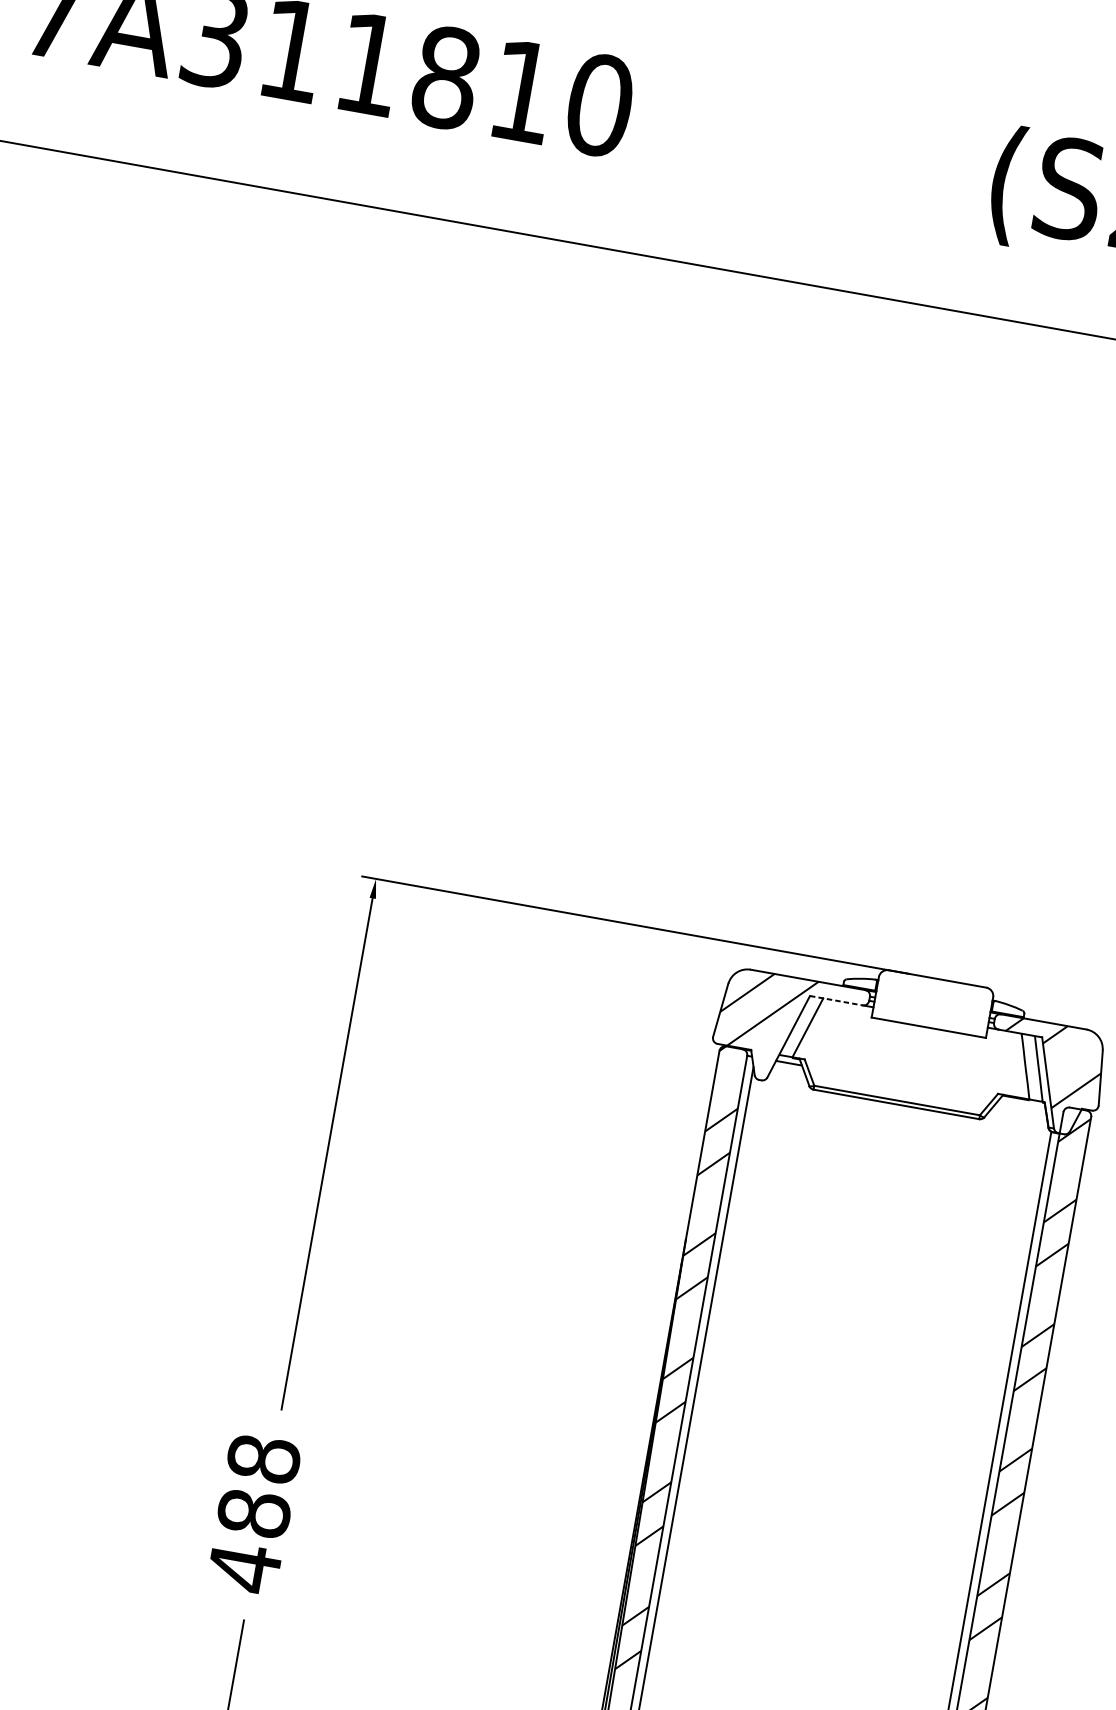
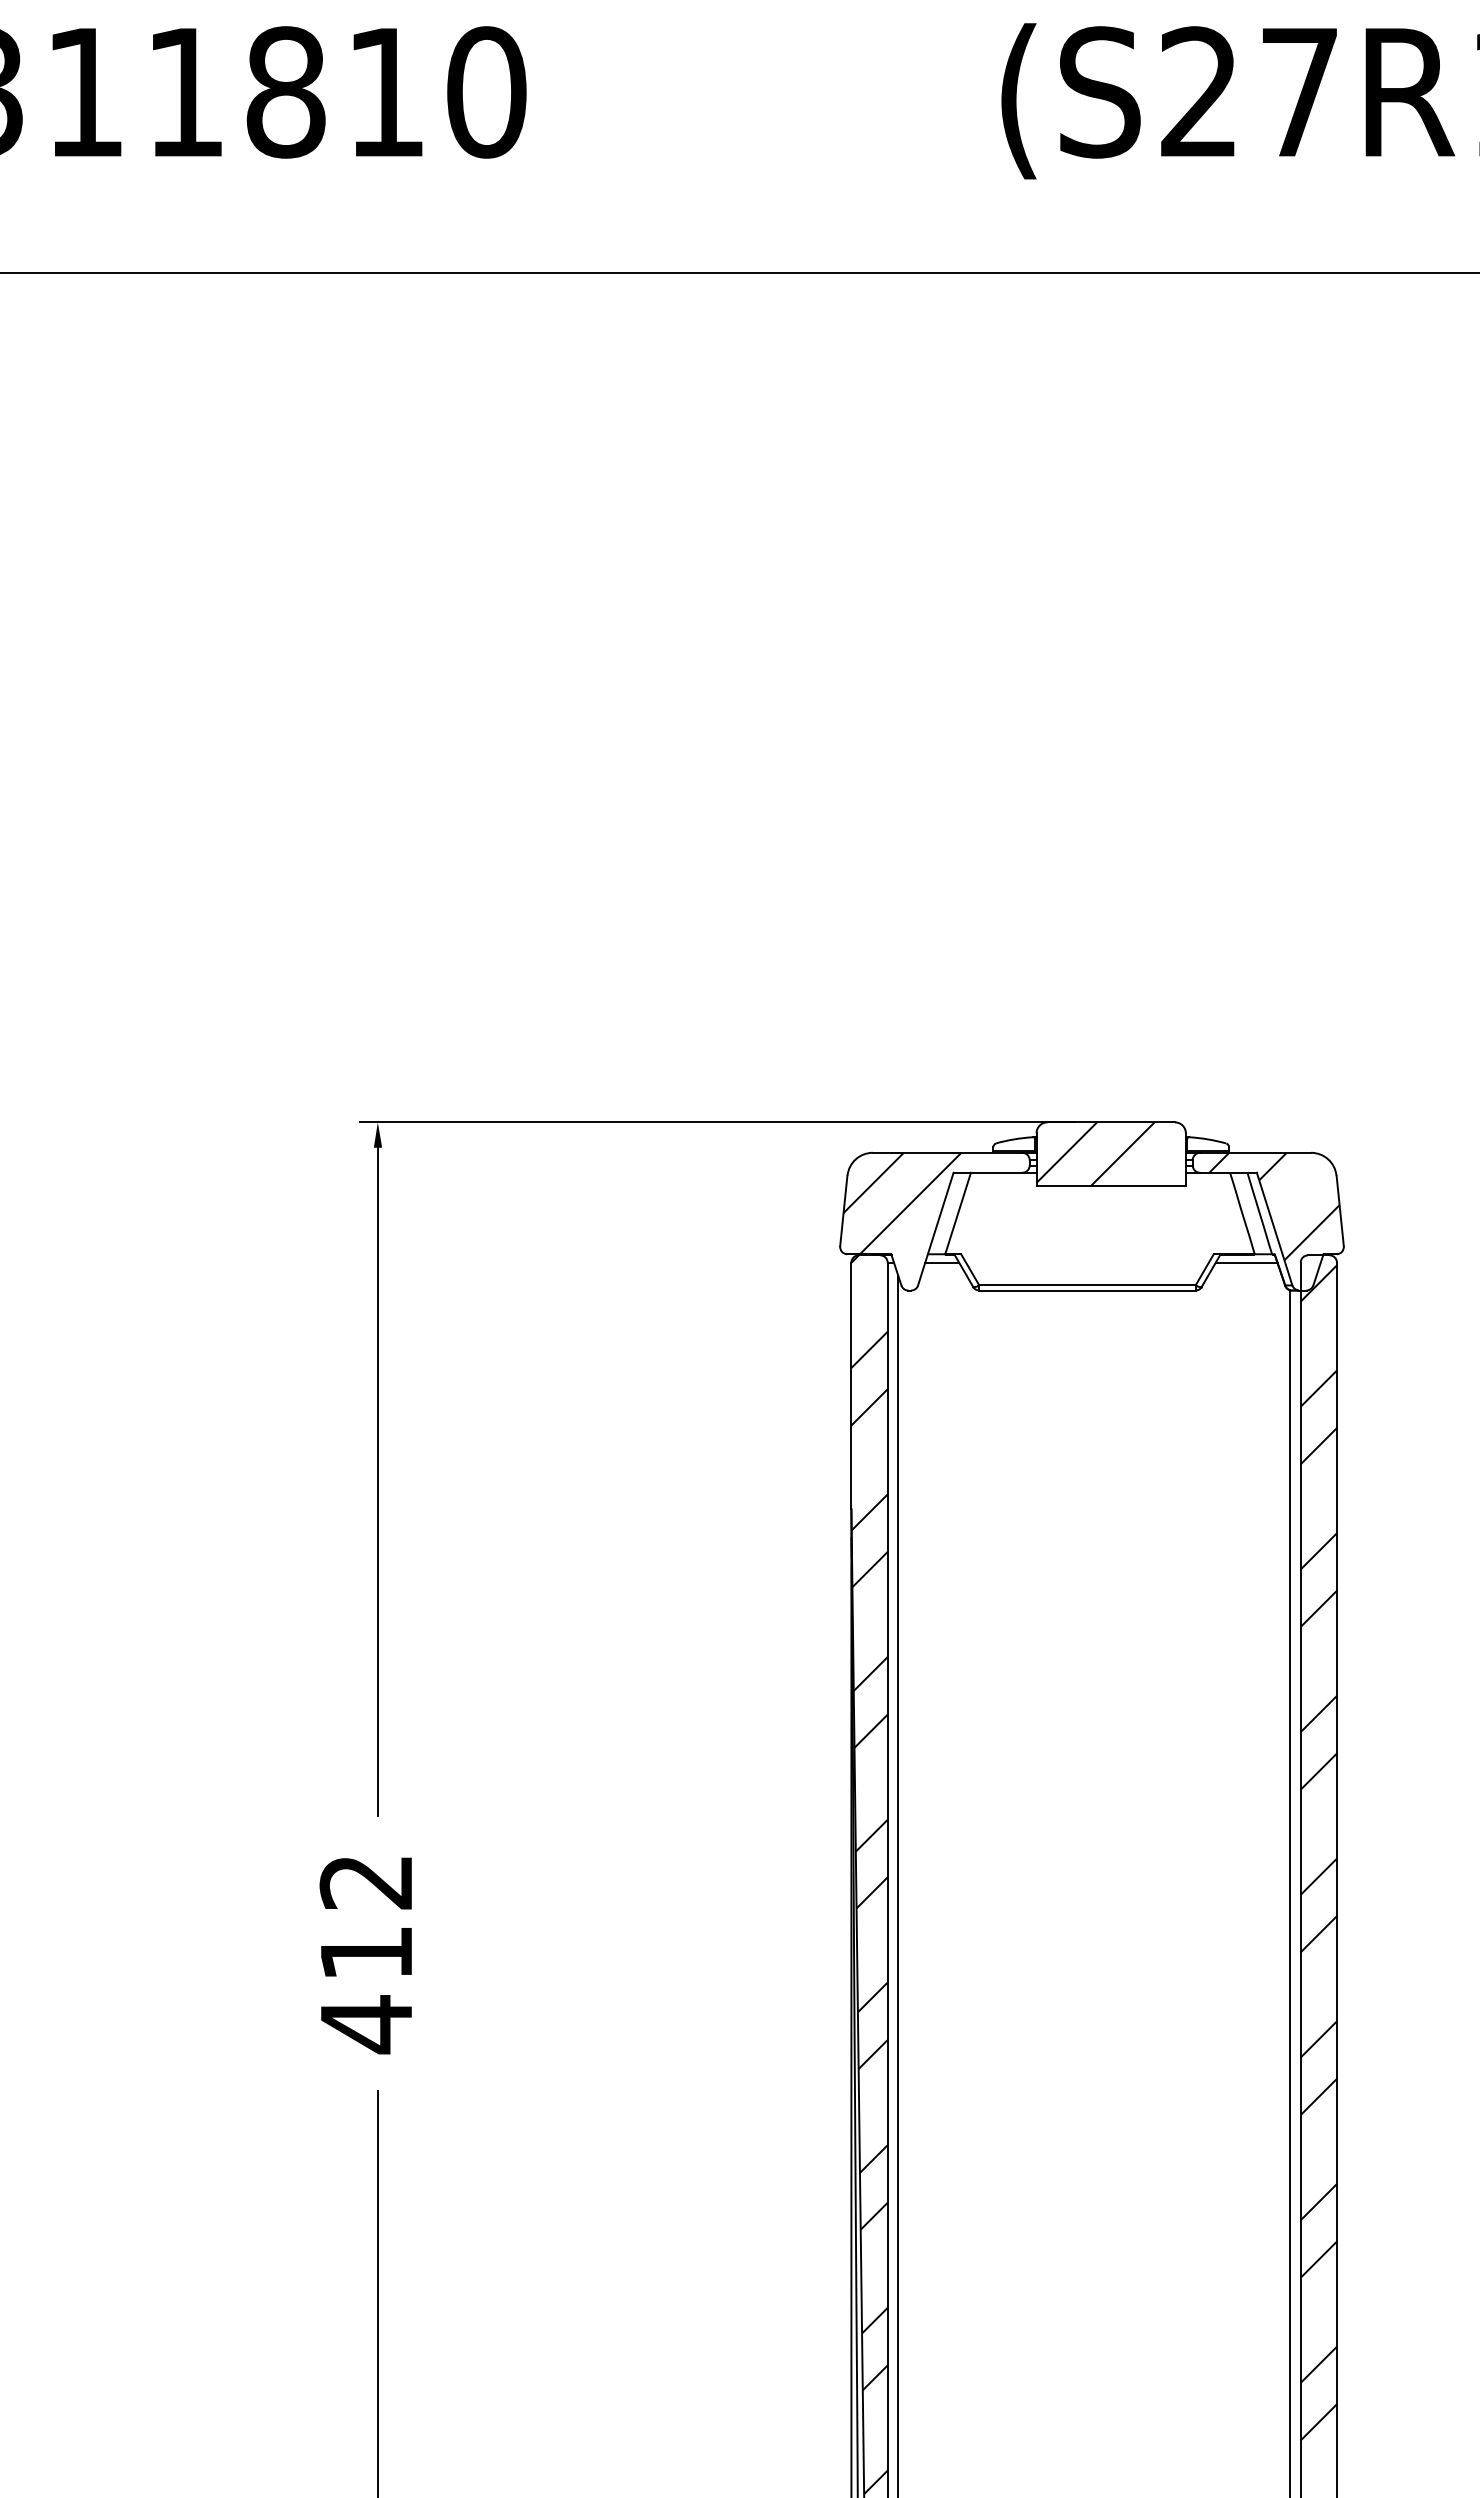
line: (836, 1000) -> (988, 1172), dashed -> solid
hatch: (921, 1001) -> (1095, 1154), added
line: (1021, 1104) -> (1246, 1262), added
text: (258, 1486) -> (366, 1917), 488 -> 412

